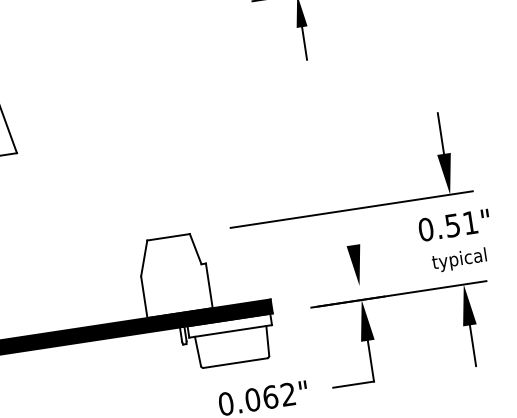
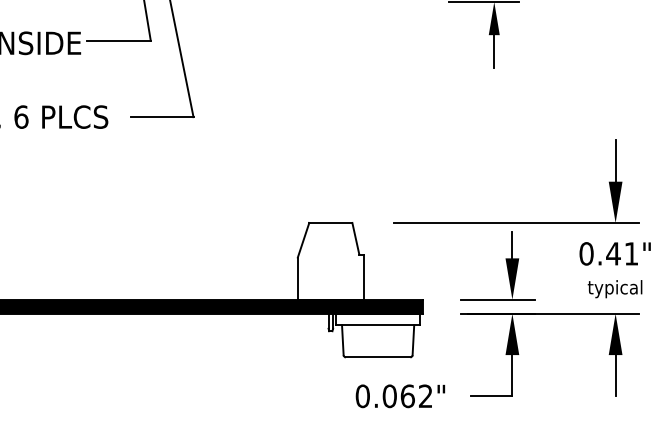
text: (452, 225) -> (613, 253), 0.51" -> 0.41"
line: (351, 232) -> (512, 245), added
line: (345, 287) -> (498, 299), added

